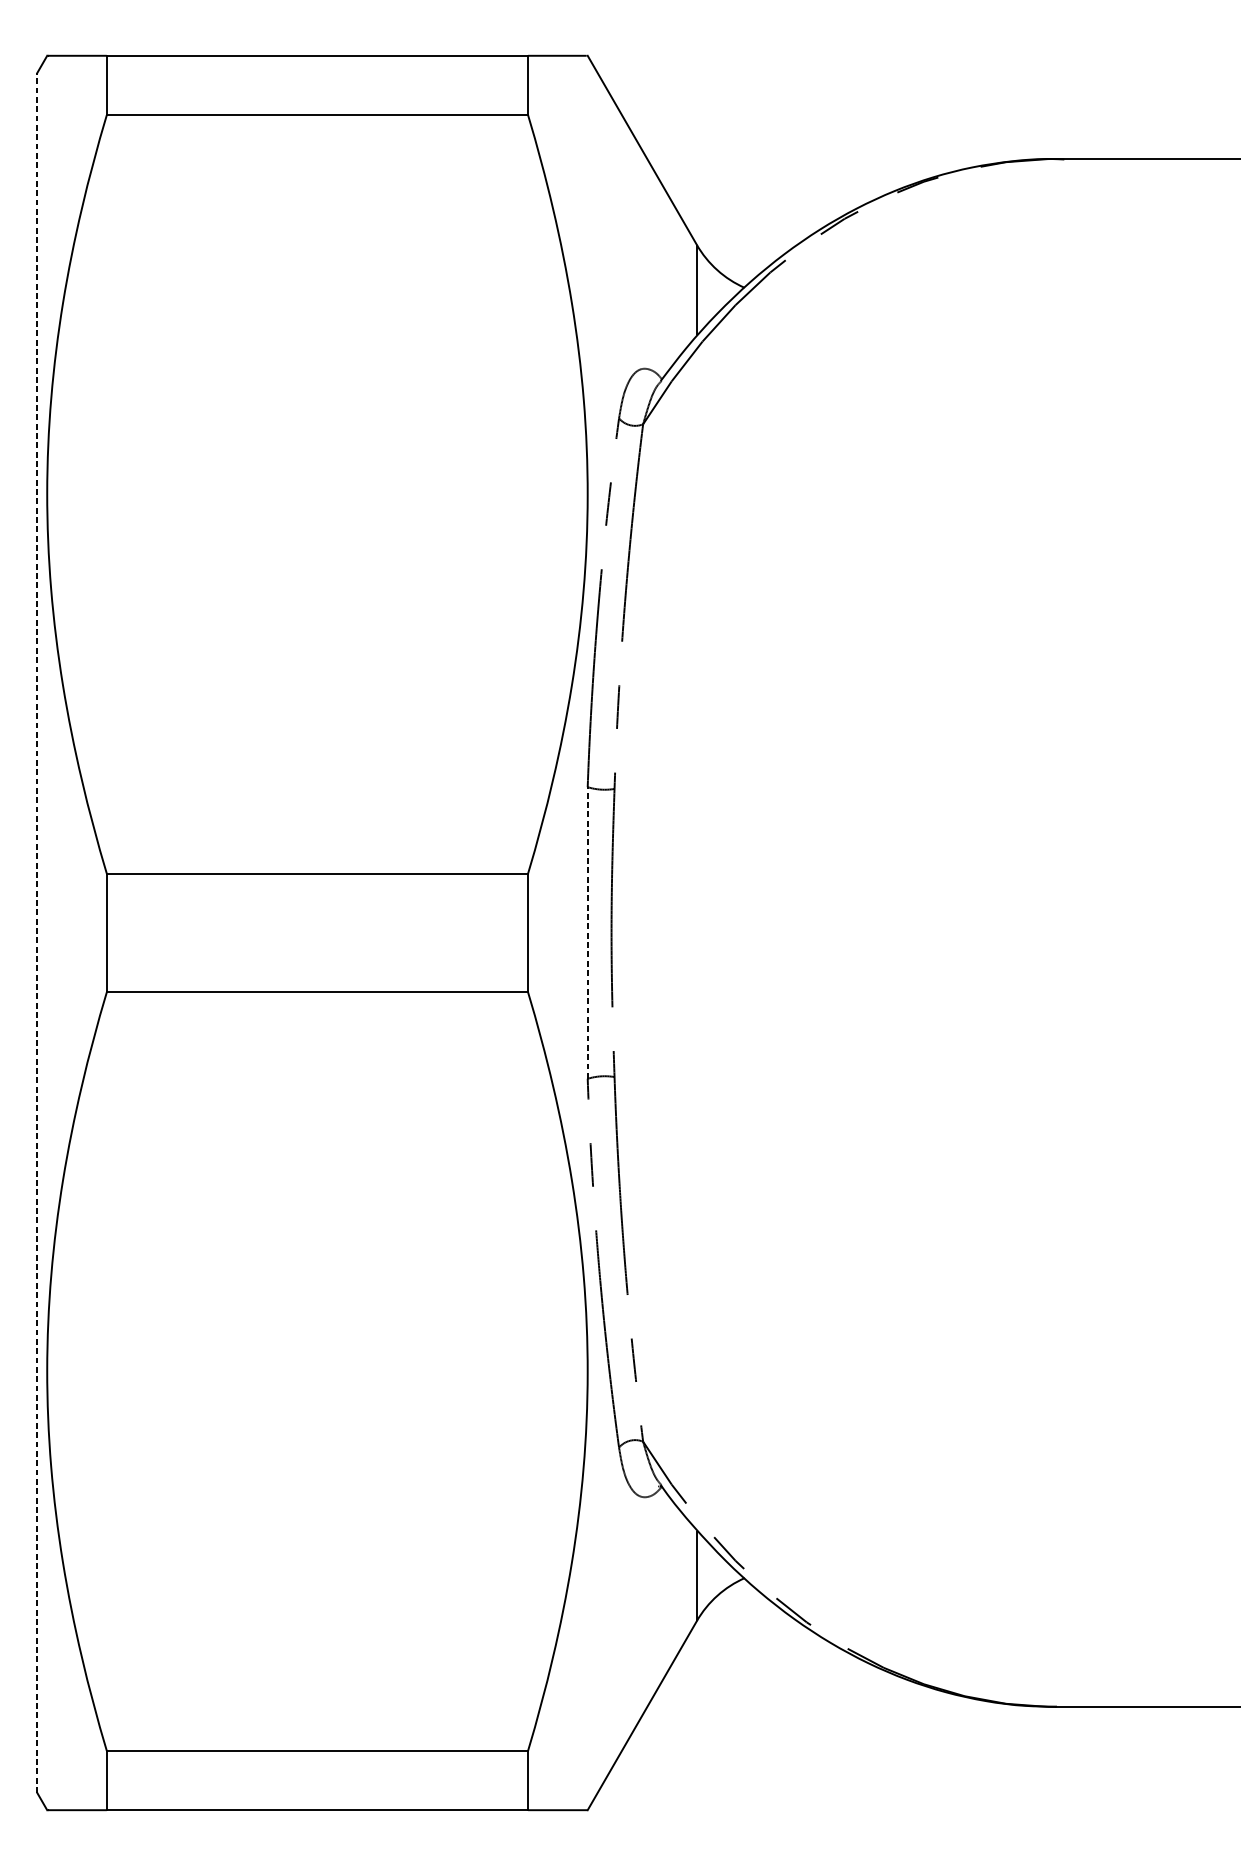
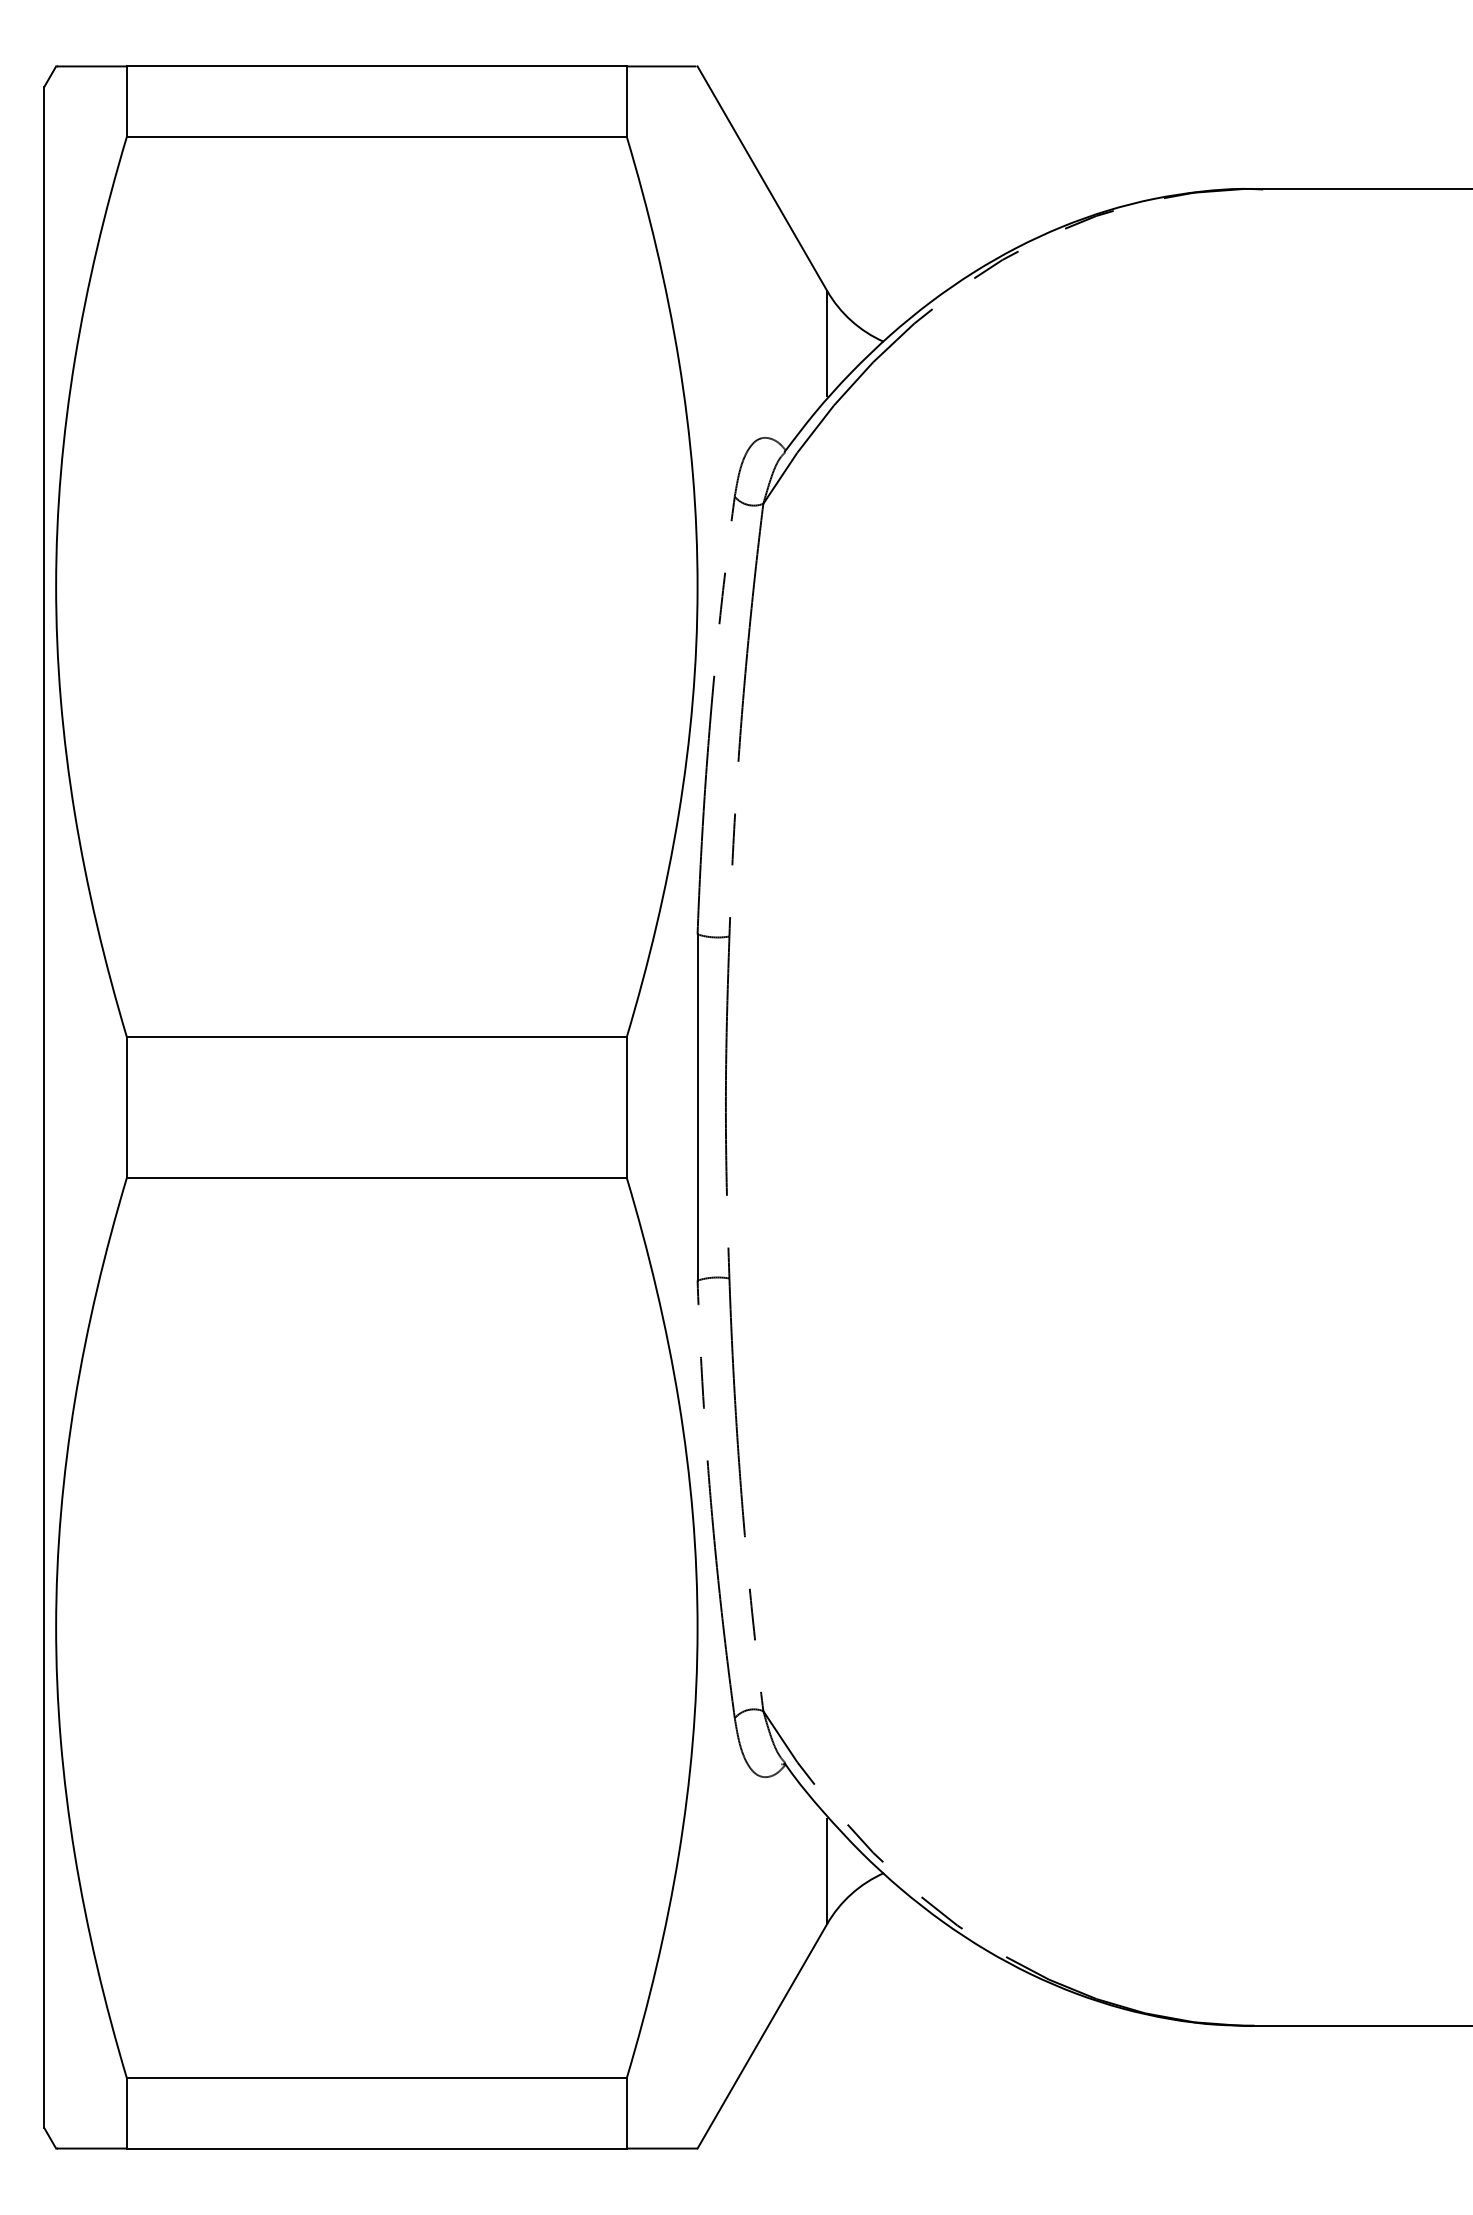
line: (37, 933) -> (44, 1107), dashed -> solid
line: (587, 933) -> (697, 1107), dashed -> solid

